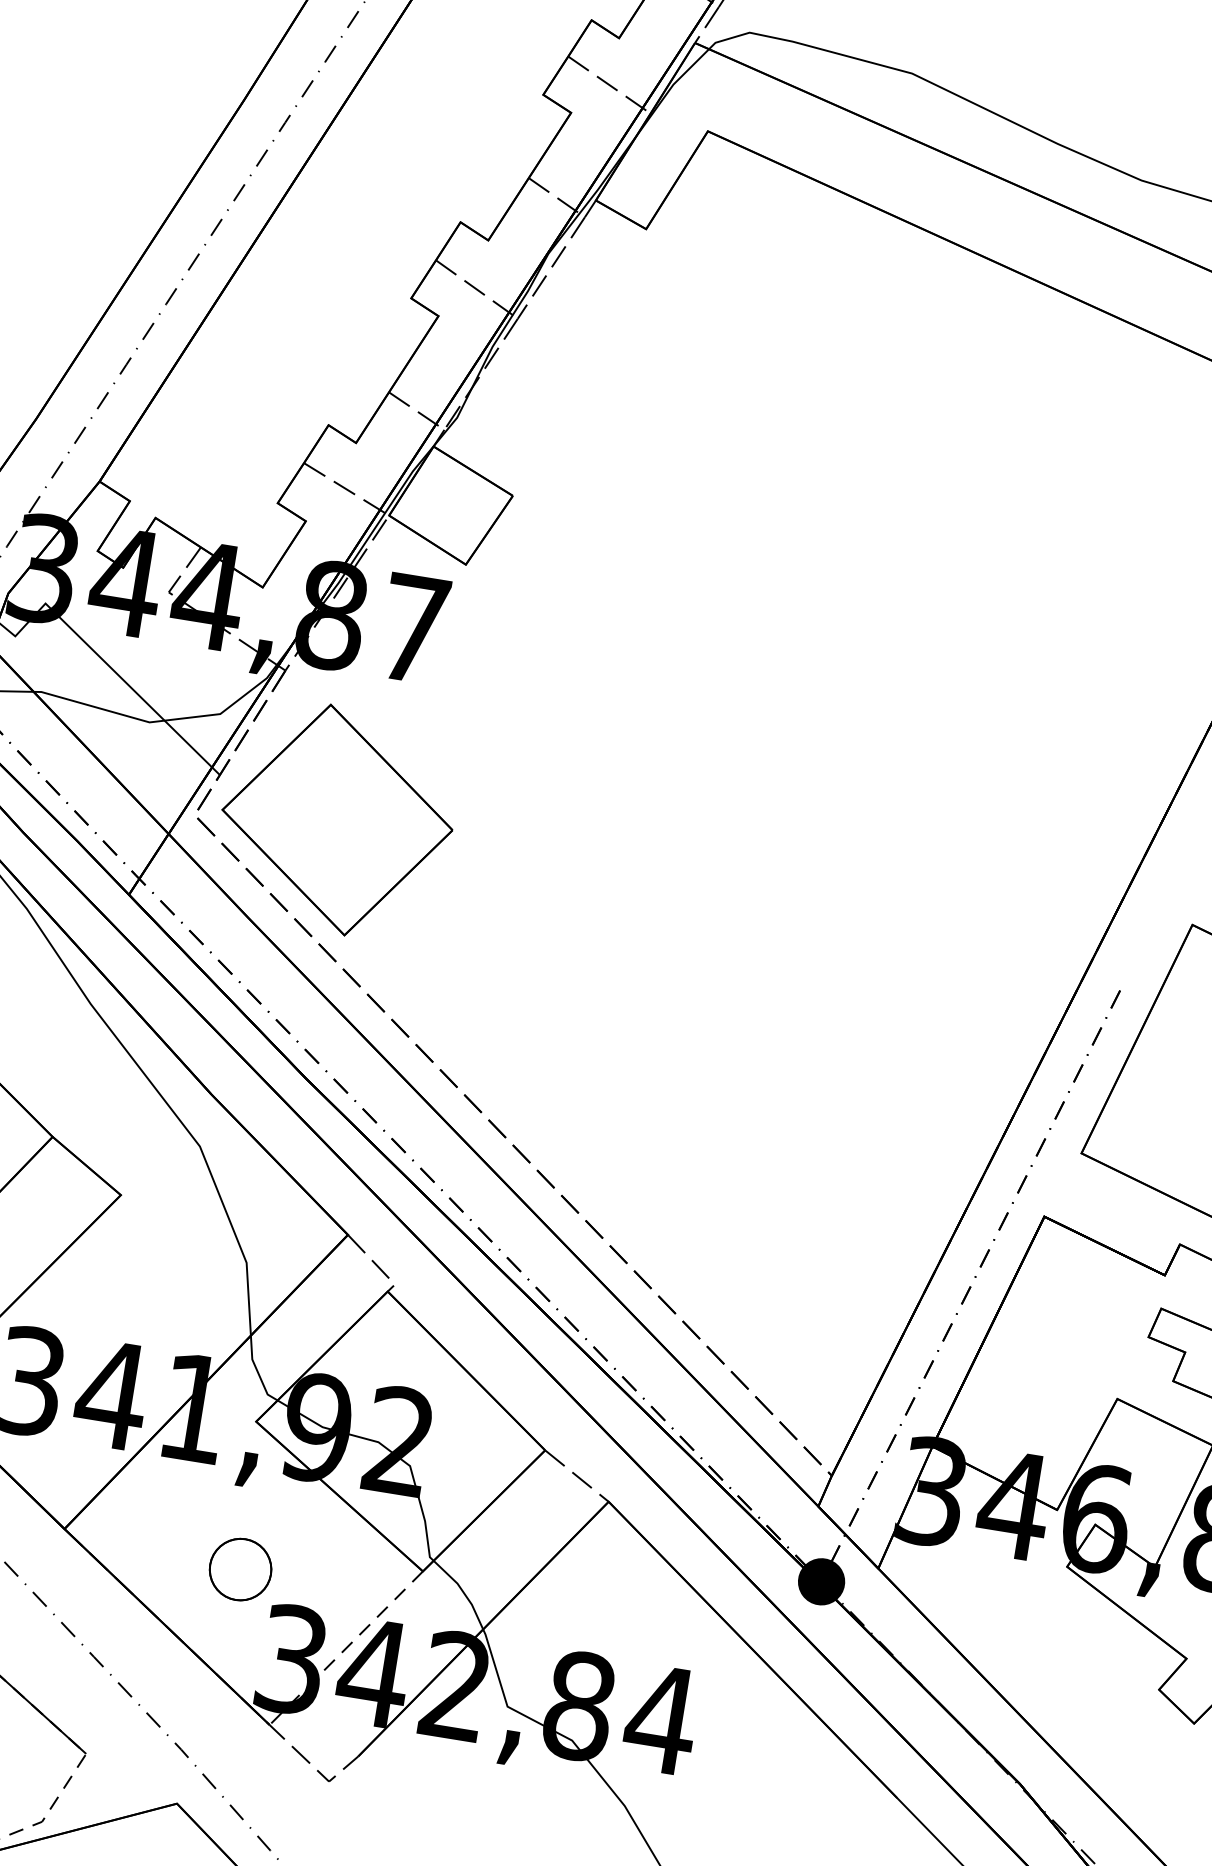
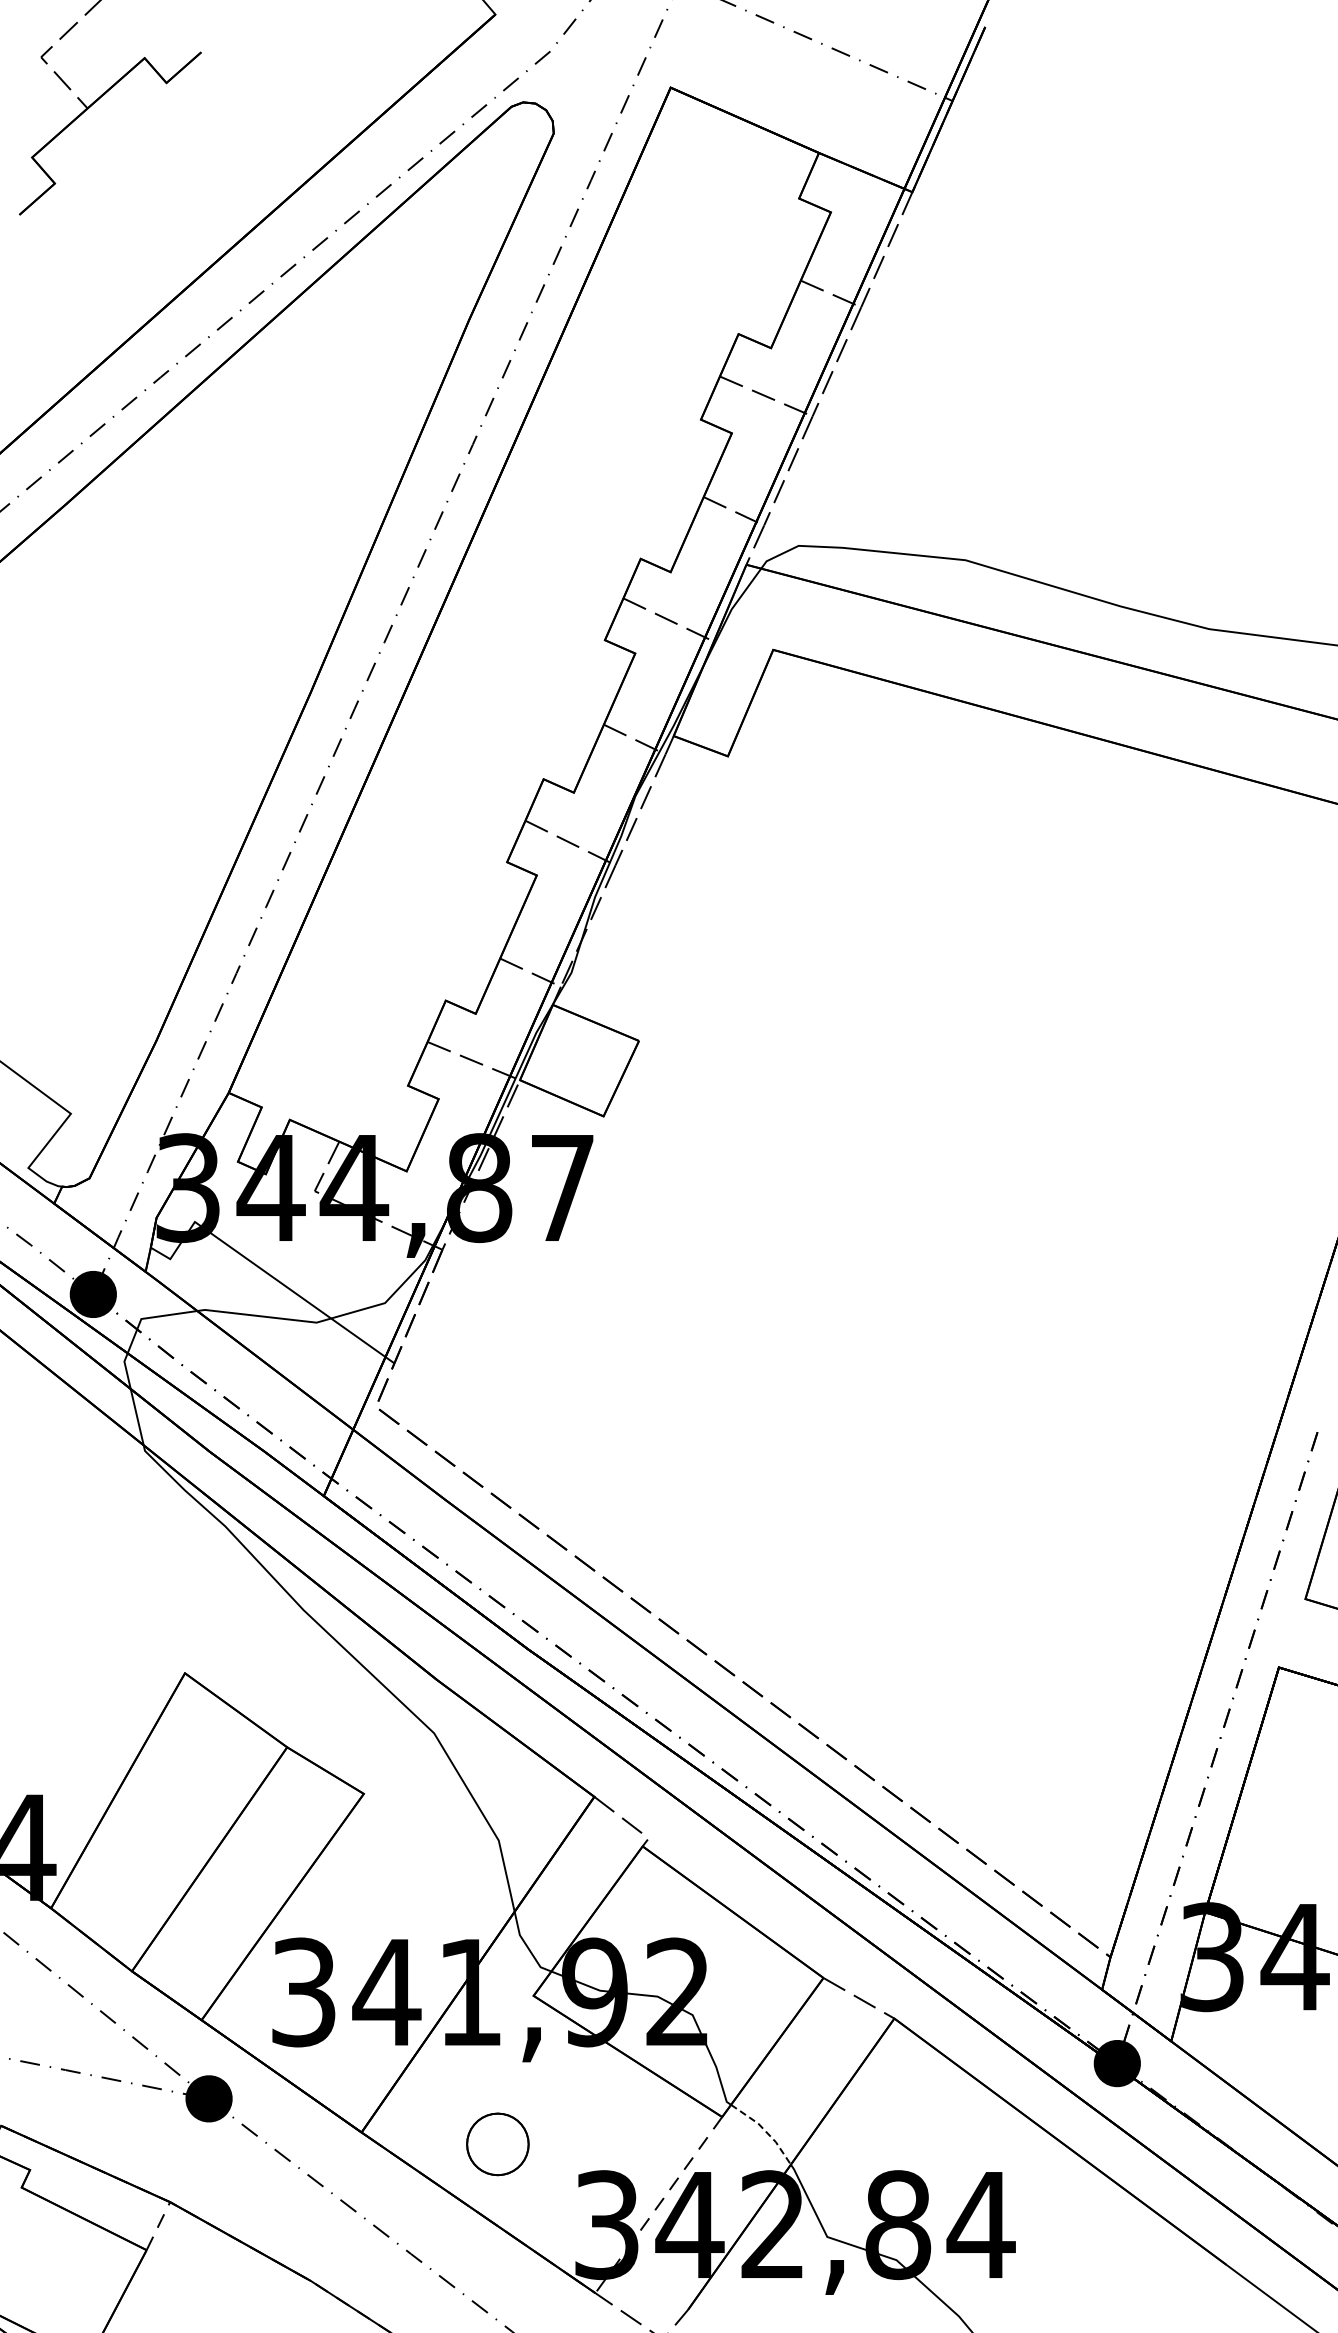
part: (337, 819) -> (517, 1388), removed
part: (240, 1569) -> (497, 2144), moved
line: (463, 1592) -> (765, 2131), solid -> dashed

